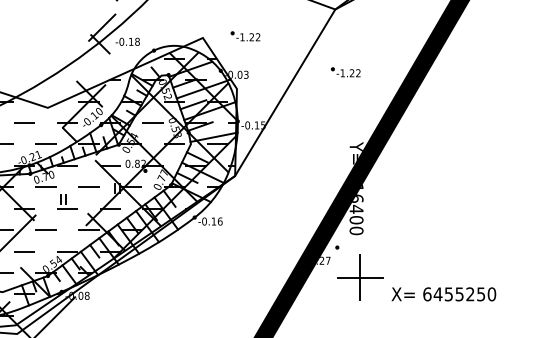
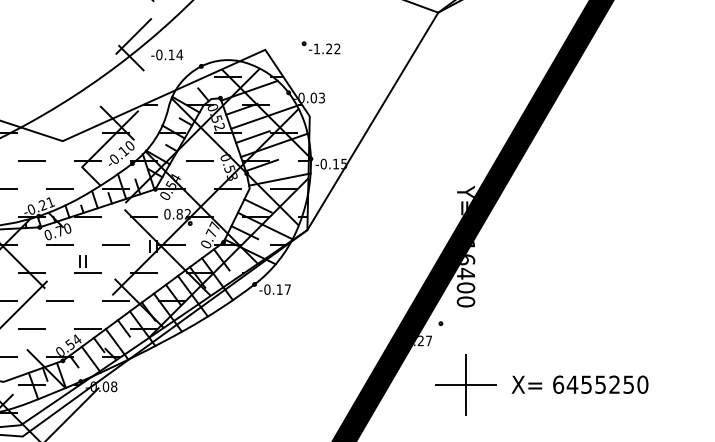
text: (137, 41) -> (179, 54), -0.18 -> -0.14
part: (345, 72) -> (451, 94), removed
text: (219, 221) -> (287, 289), -0.16 -> -0.17
part: (360, 277) -> (465, 384), moved

